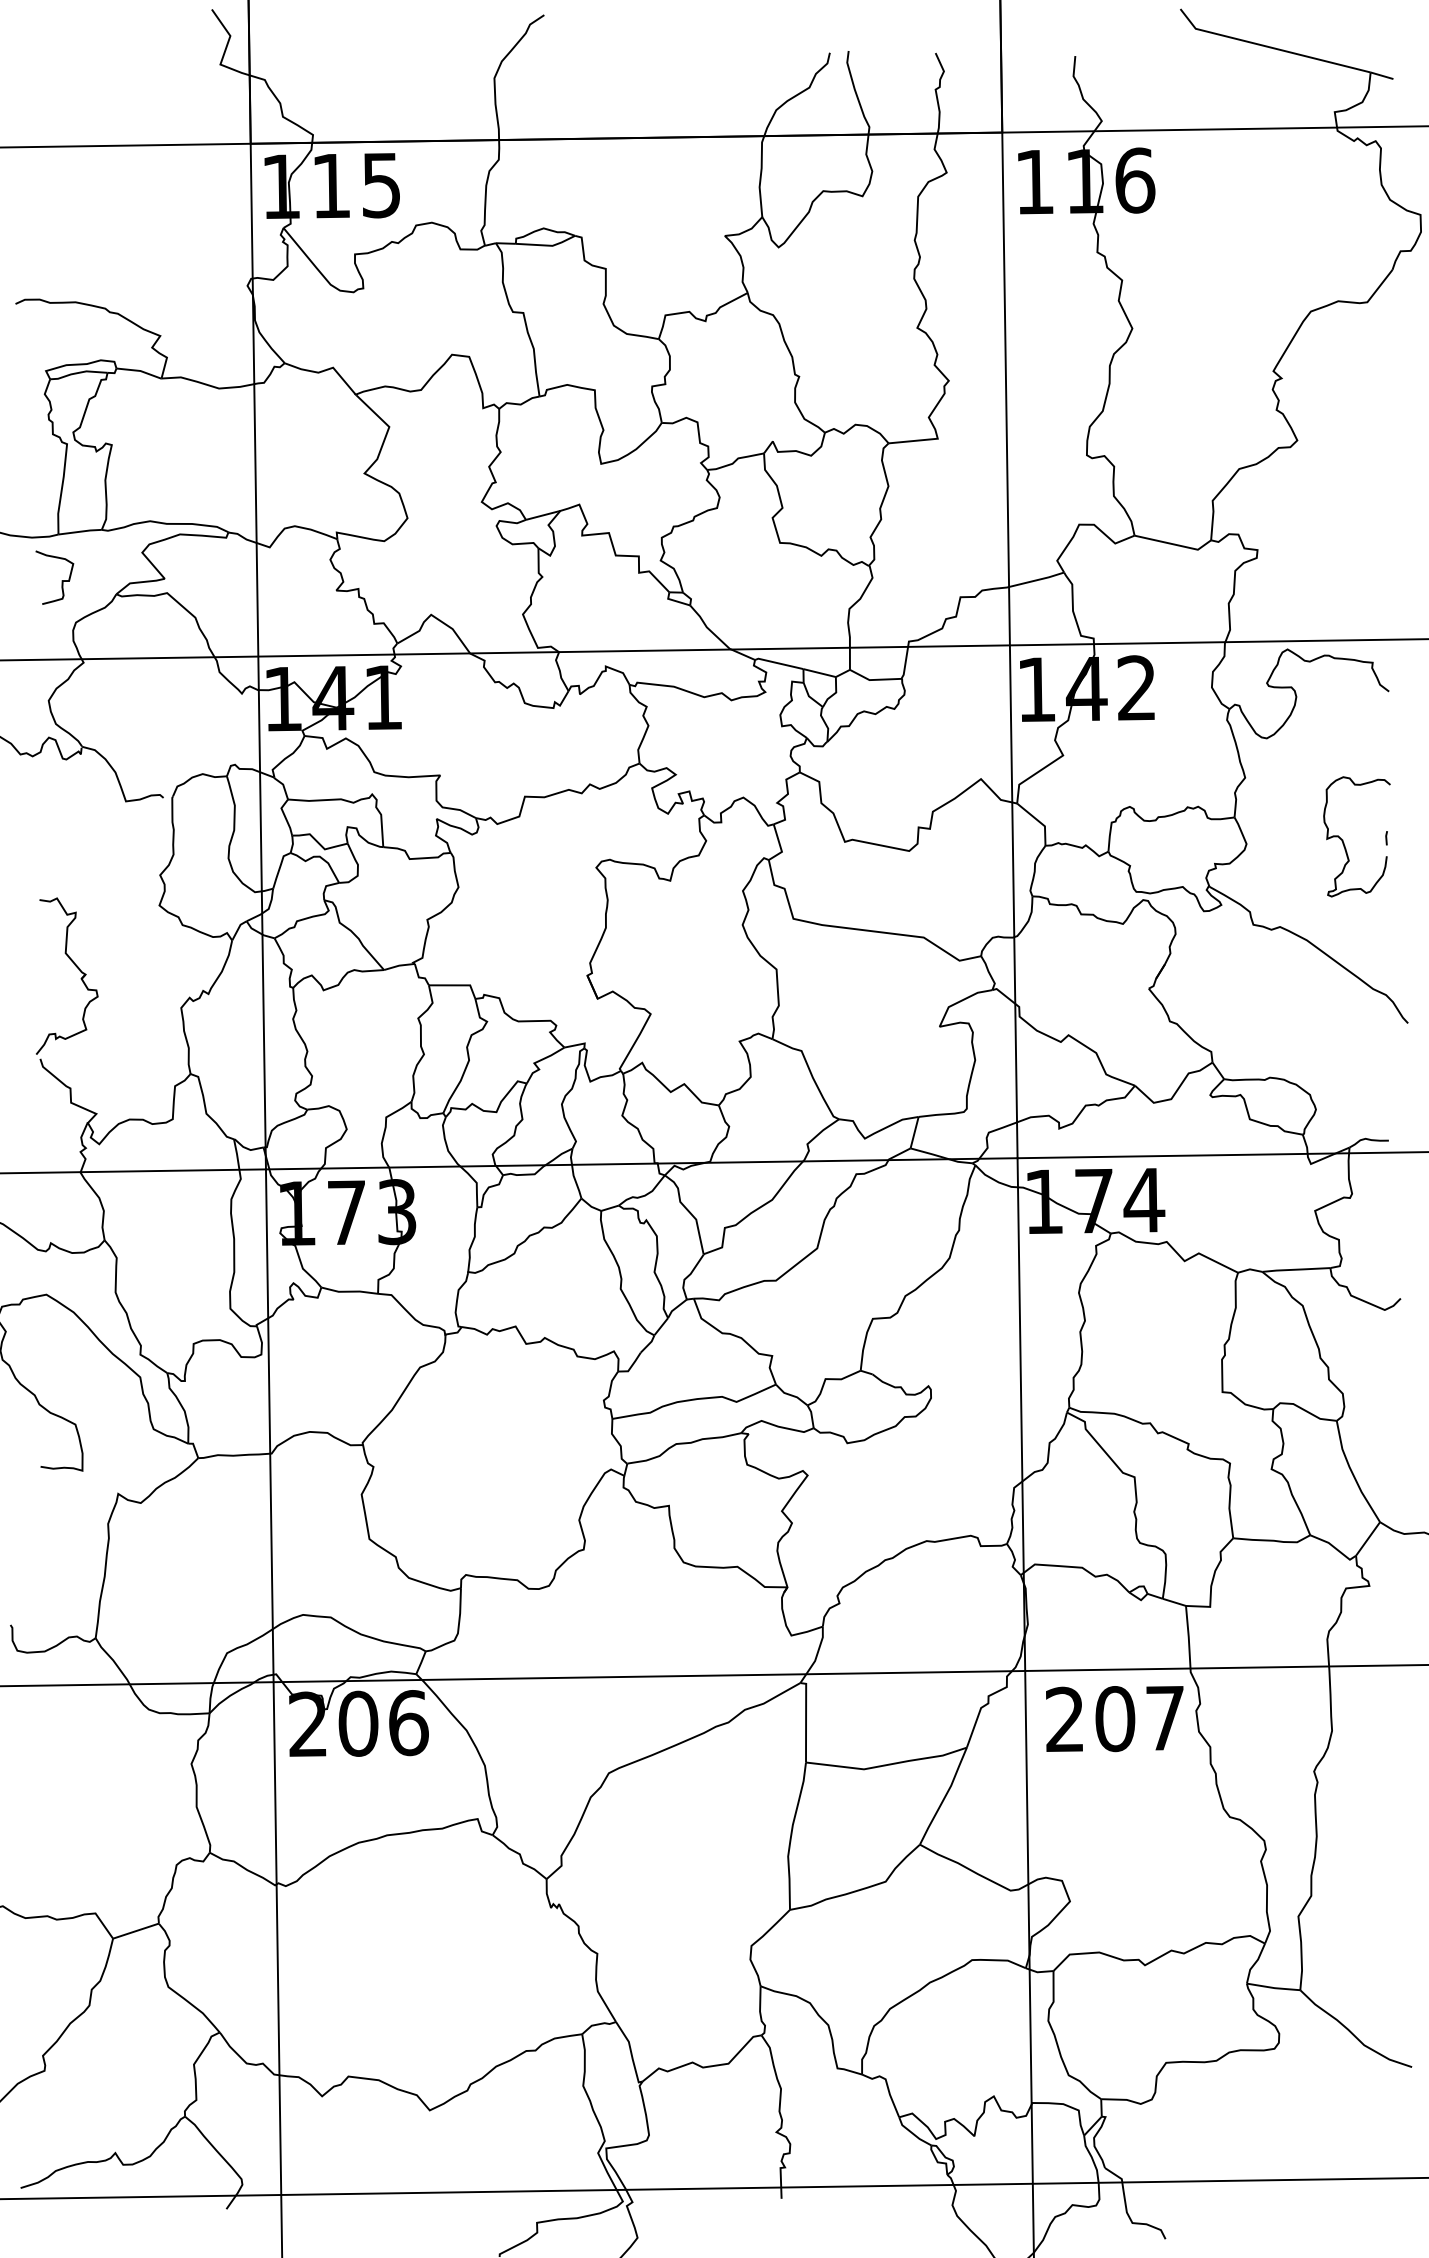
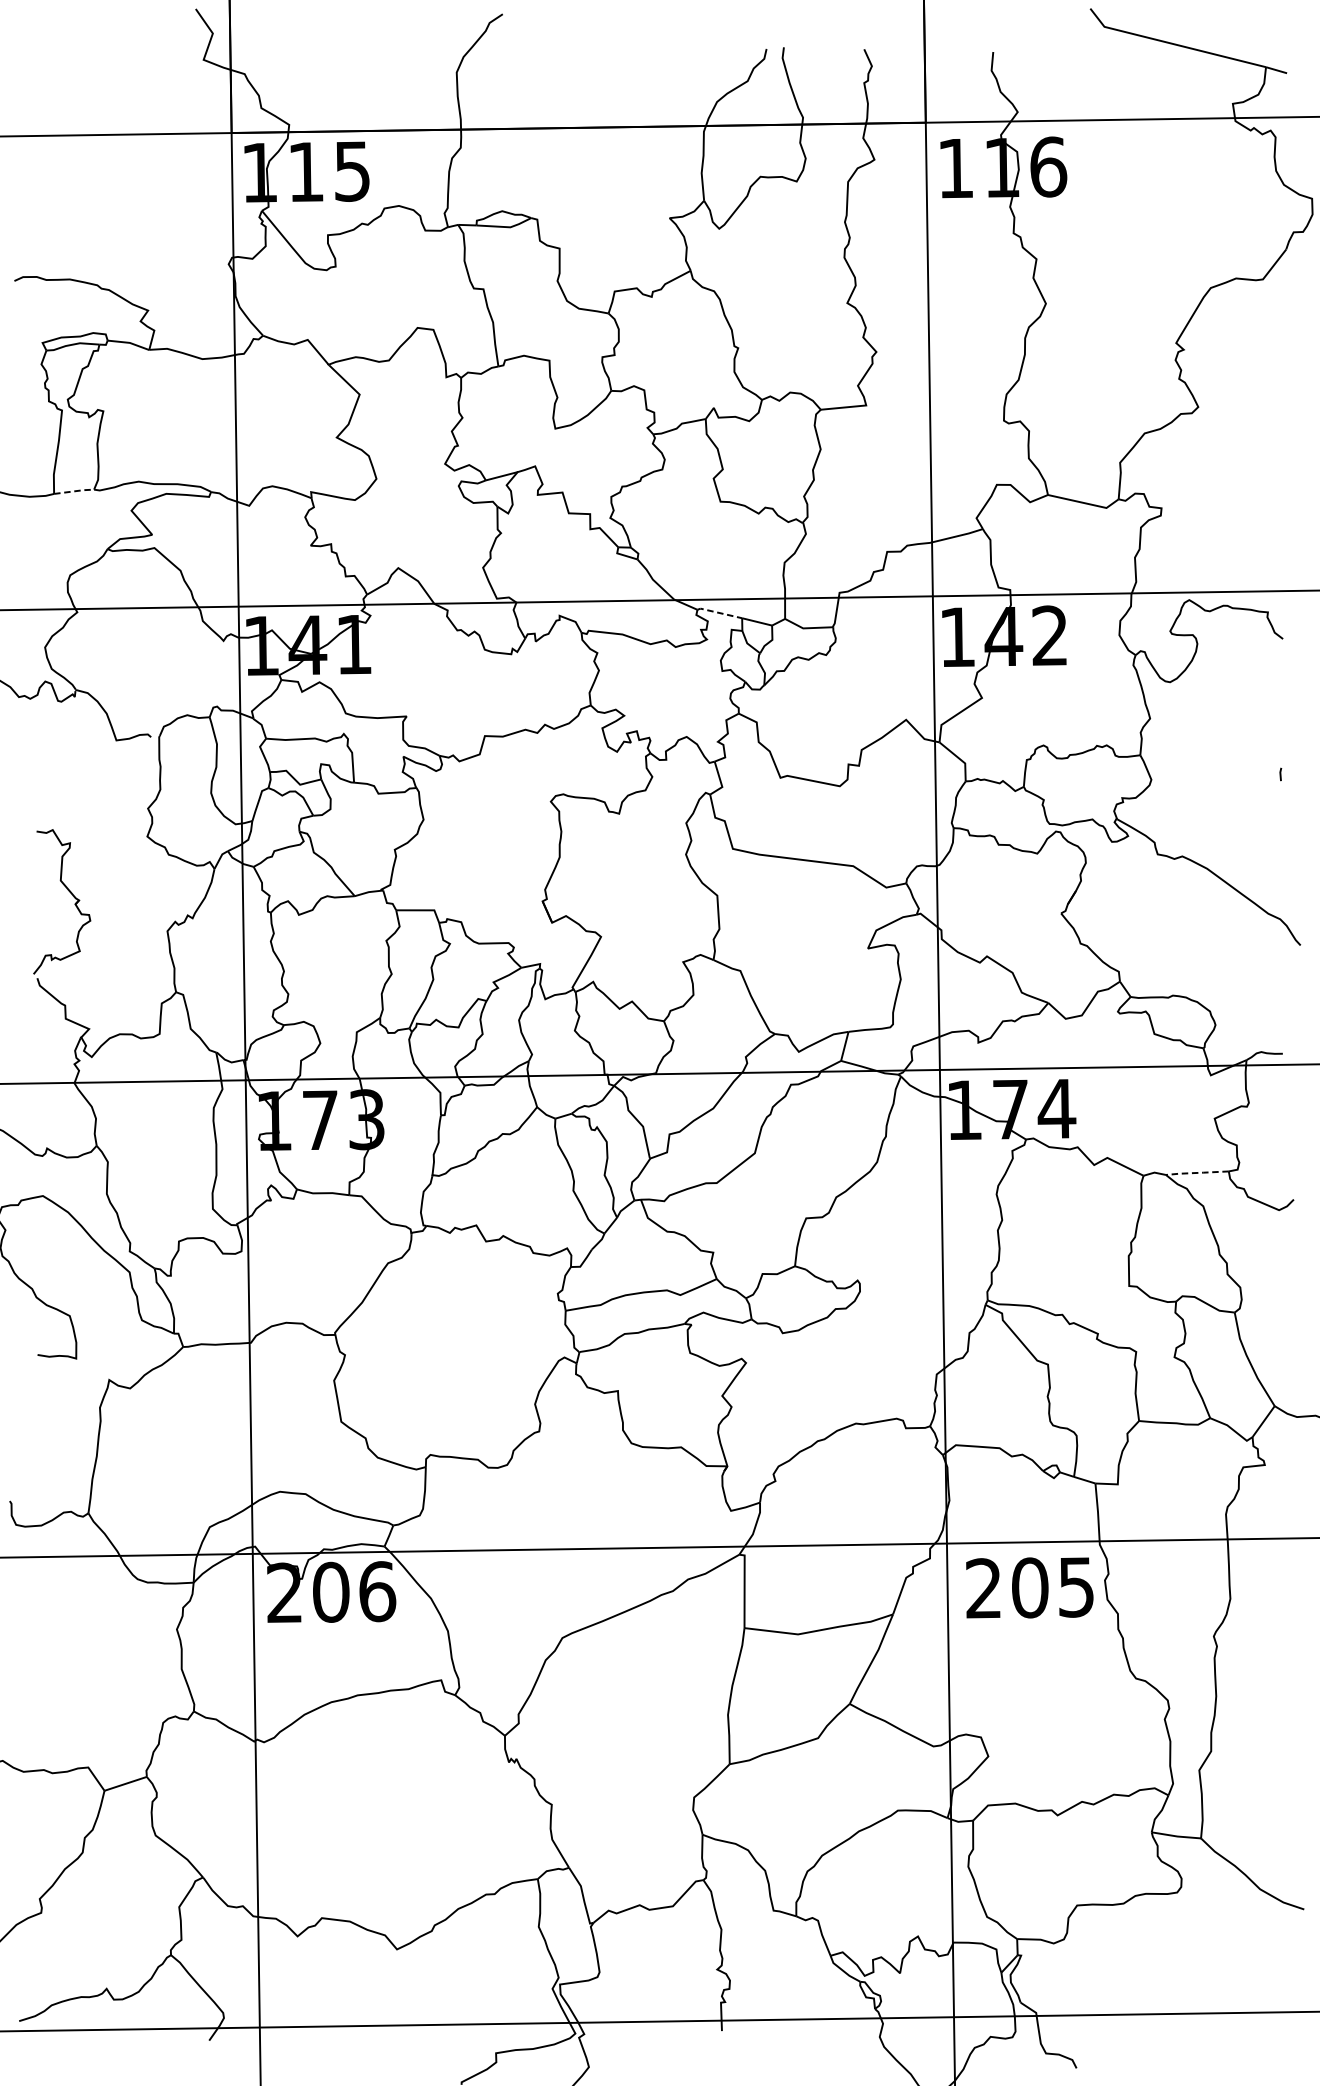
line: (81, 531) -> (75, 491), solid -> dashed
curve: (61, 580) -> (56, 536), removed
line: (778, 663) -> (719, 613), solid -> dashed
curve: (1344, 842) -> (1241, 778), removed
line: (1296, 1269) -> (1197, 1172), solid -> dashed
text: (1164, 1718) -> (1075, 1587), 207 -> 205

